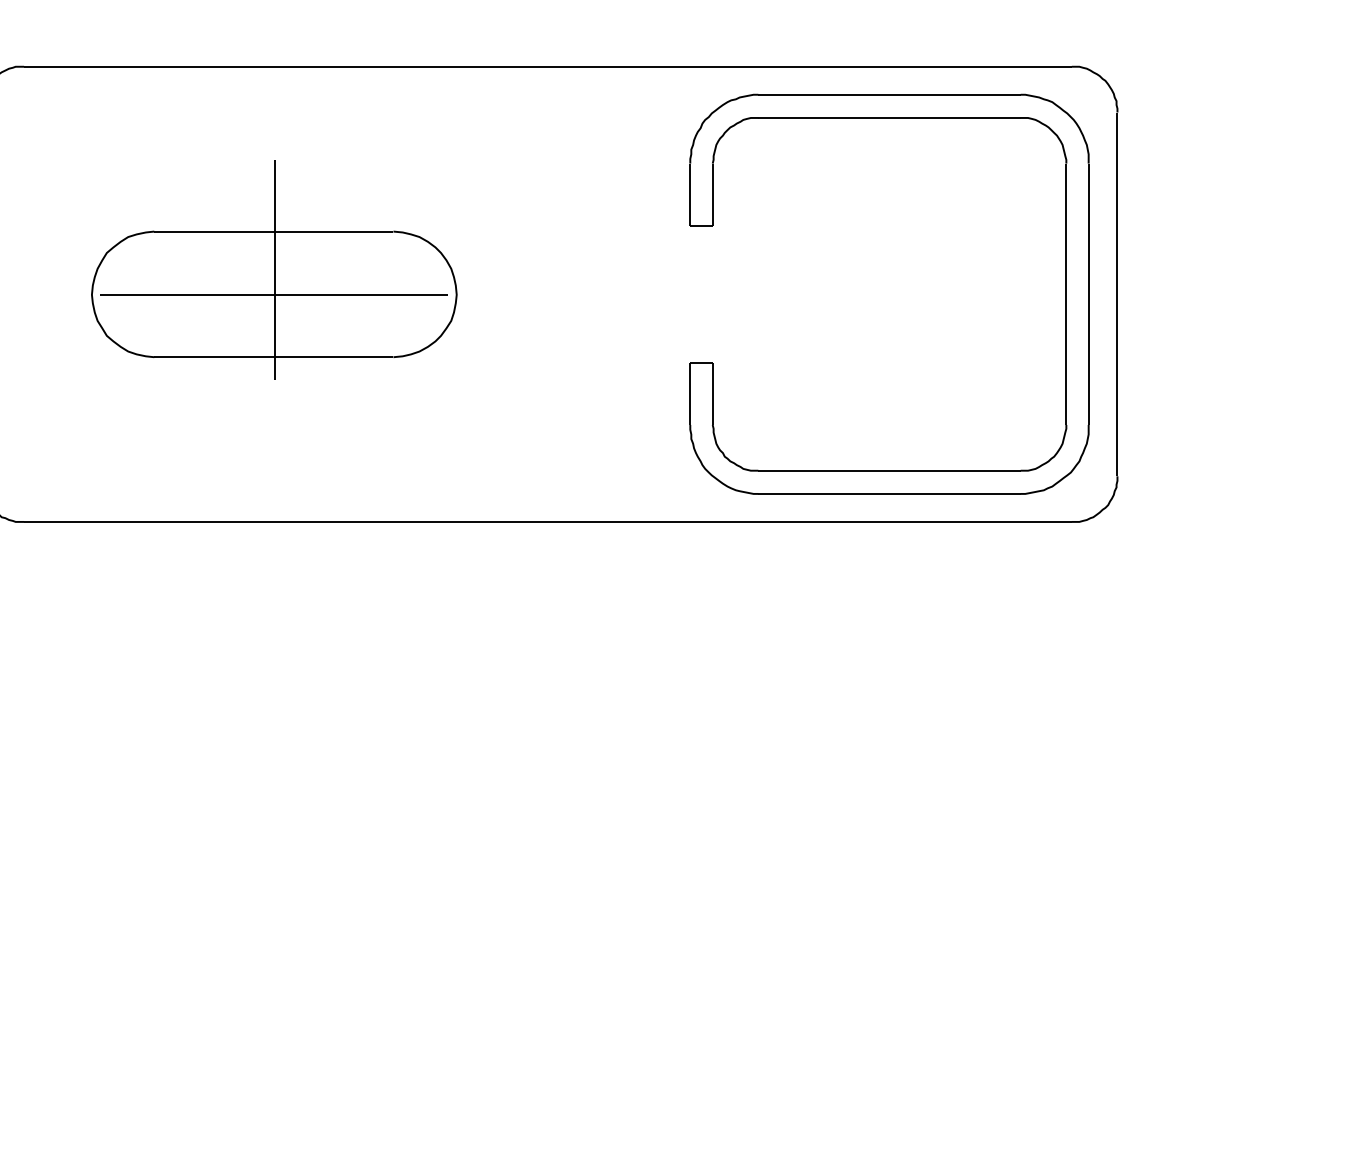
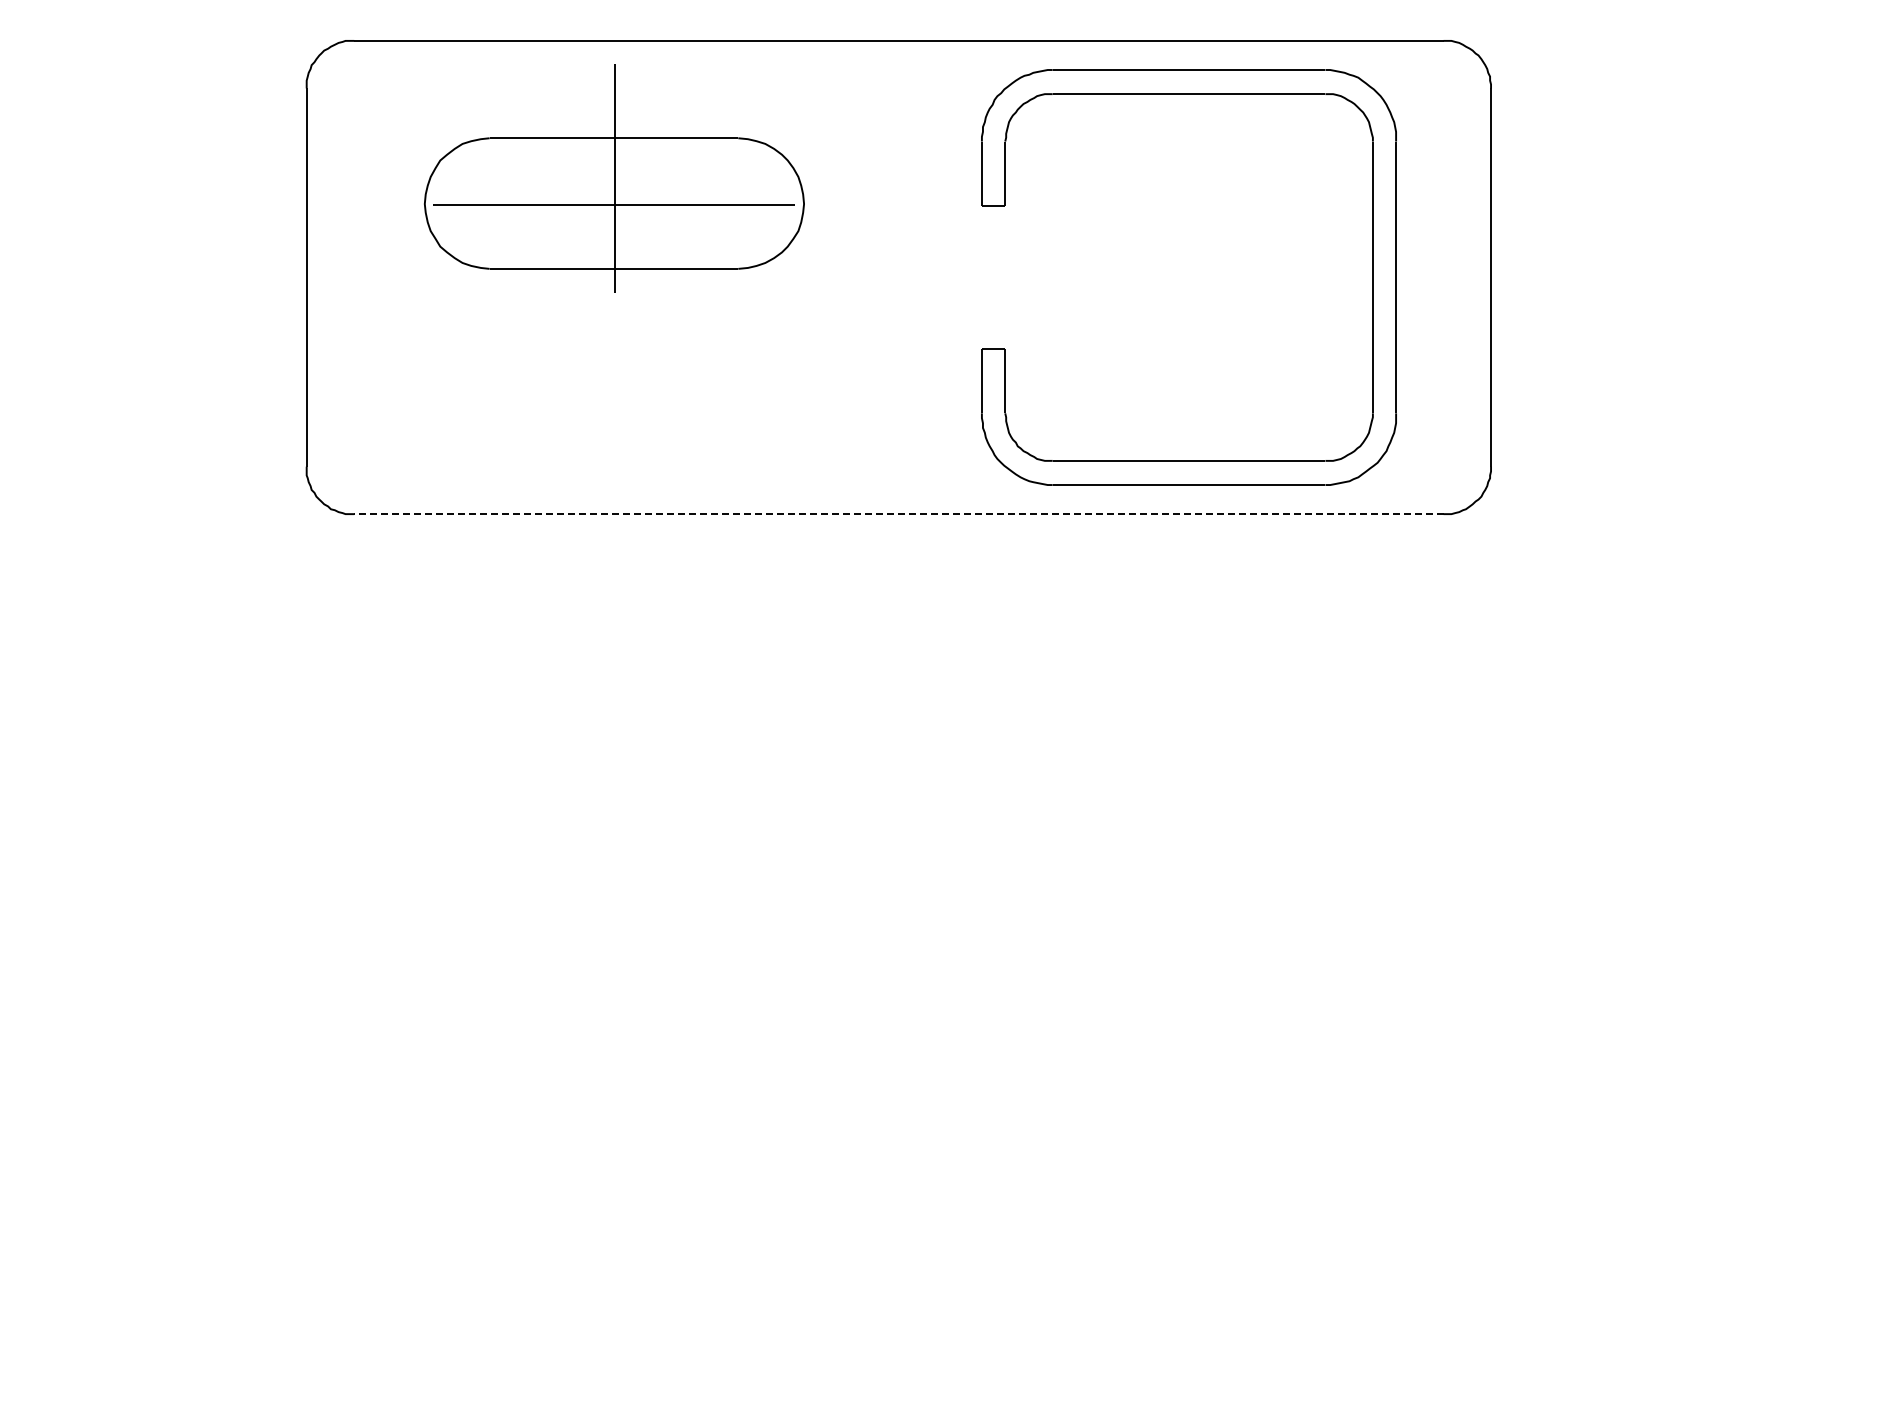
part: (888, 118) -> (1188, 94), moved
part: (274, 270) -> (614, 178), moved
line: (547, 522) -> (898, 514), solid -> dashed

